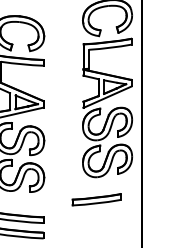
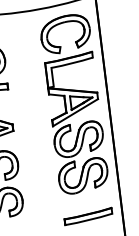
part: (96, 199) -> (88, 216), moved

